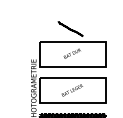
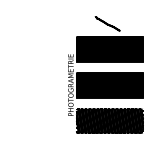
hatch: (72, 53) -> (109, 48), added
hatch: (72, 89) -> (109, 84), added

